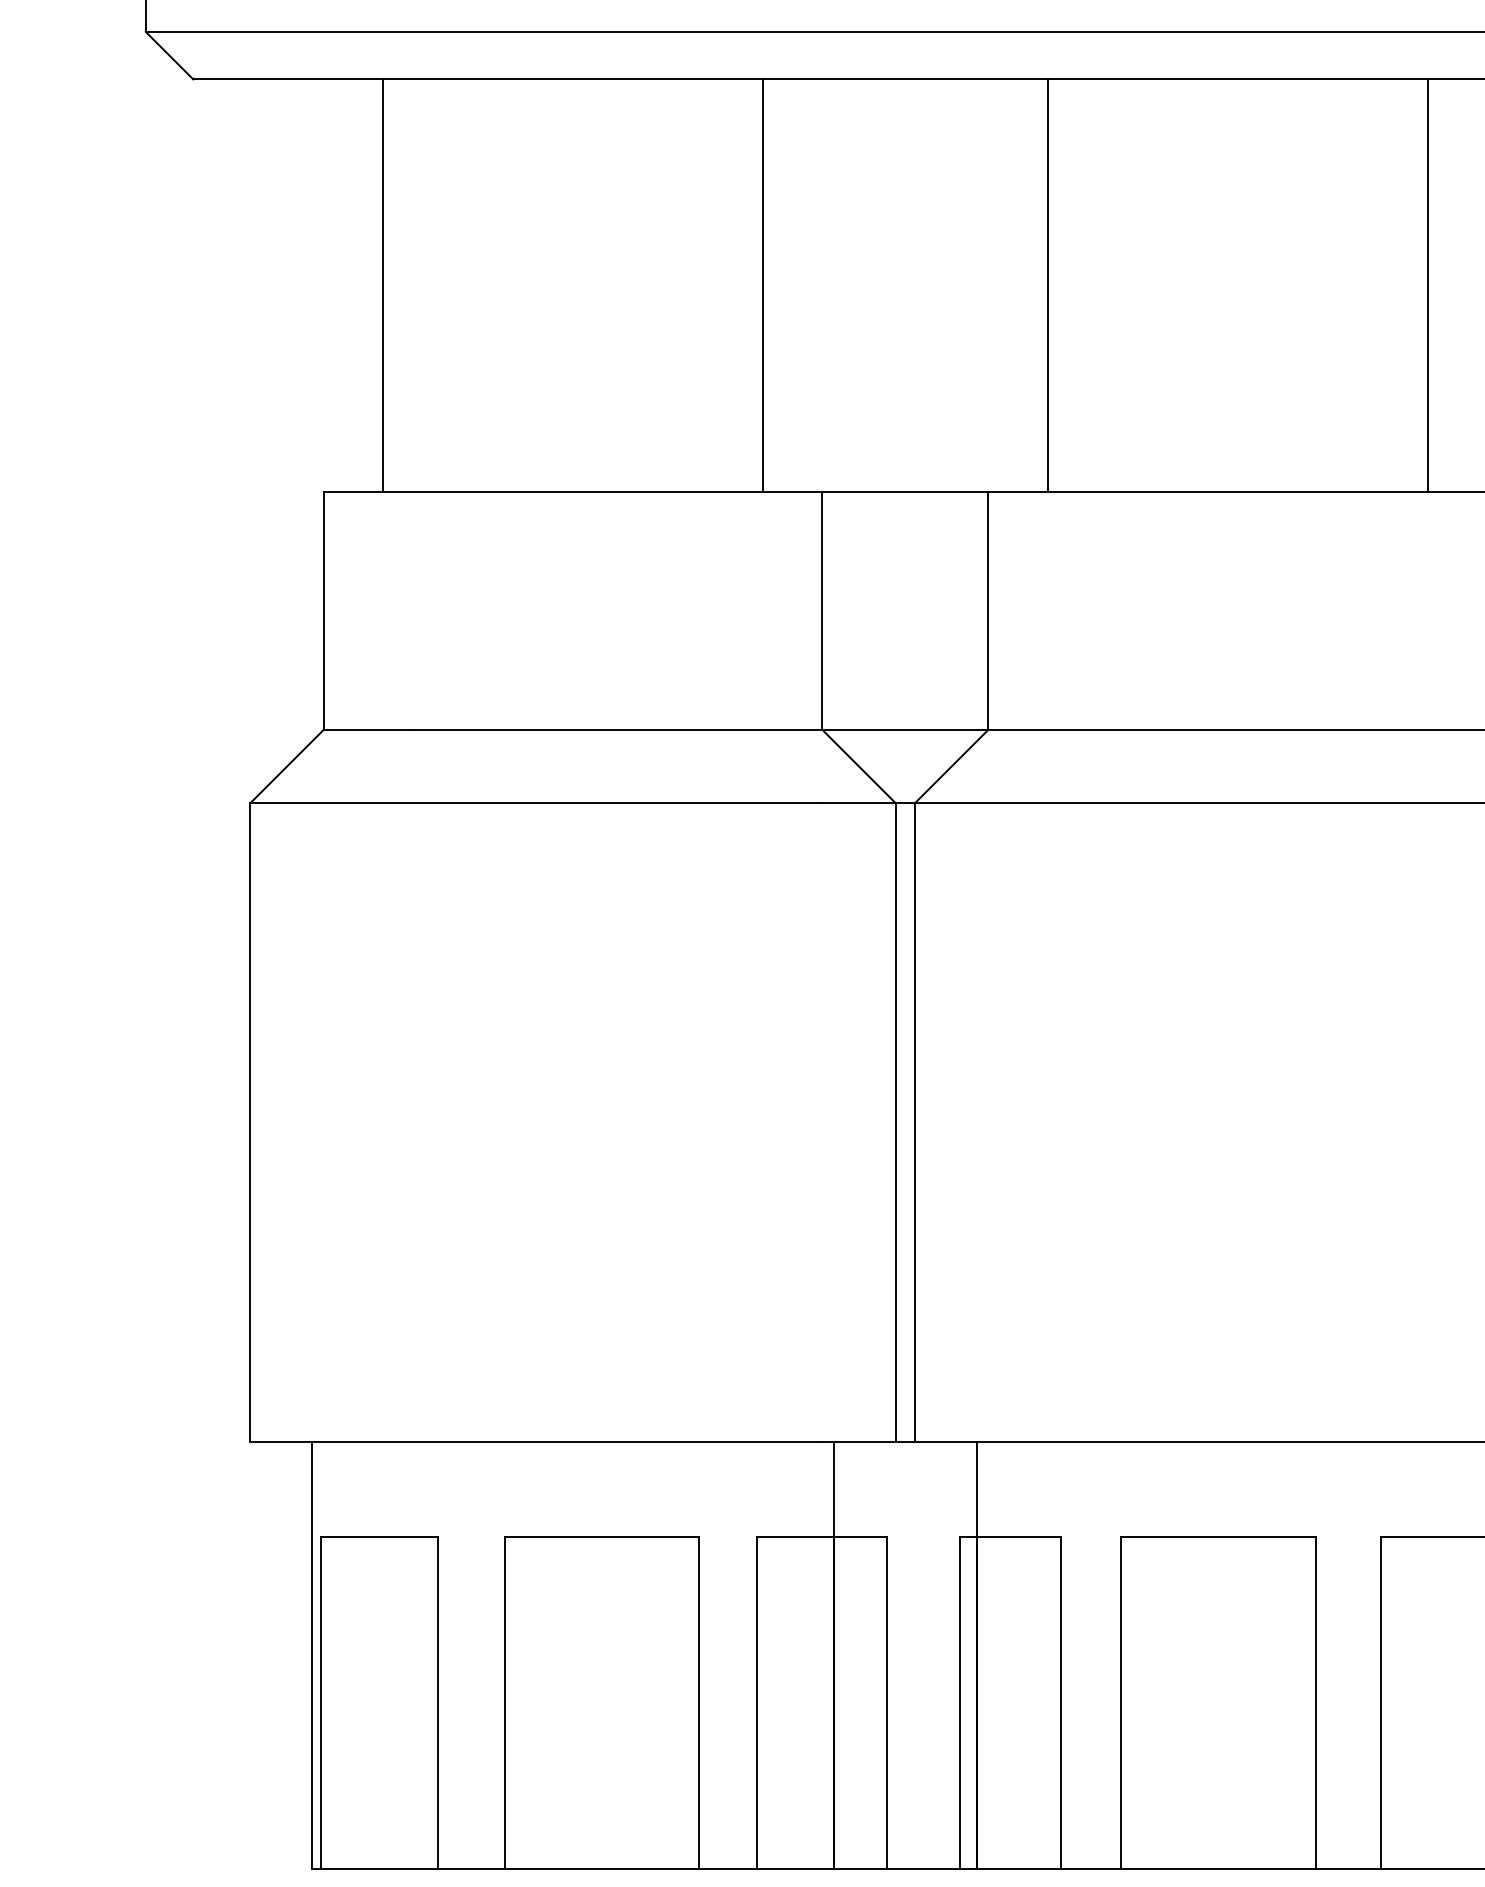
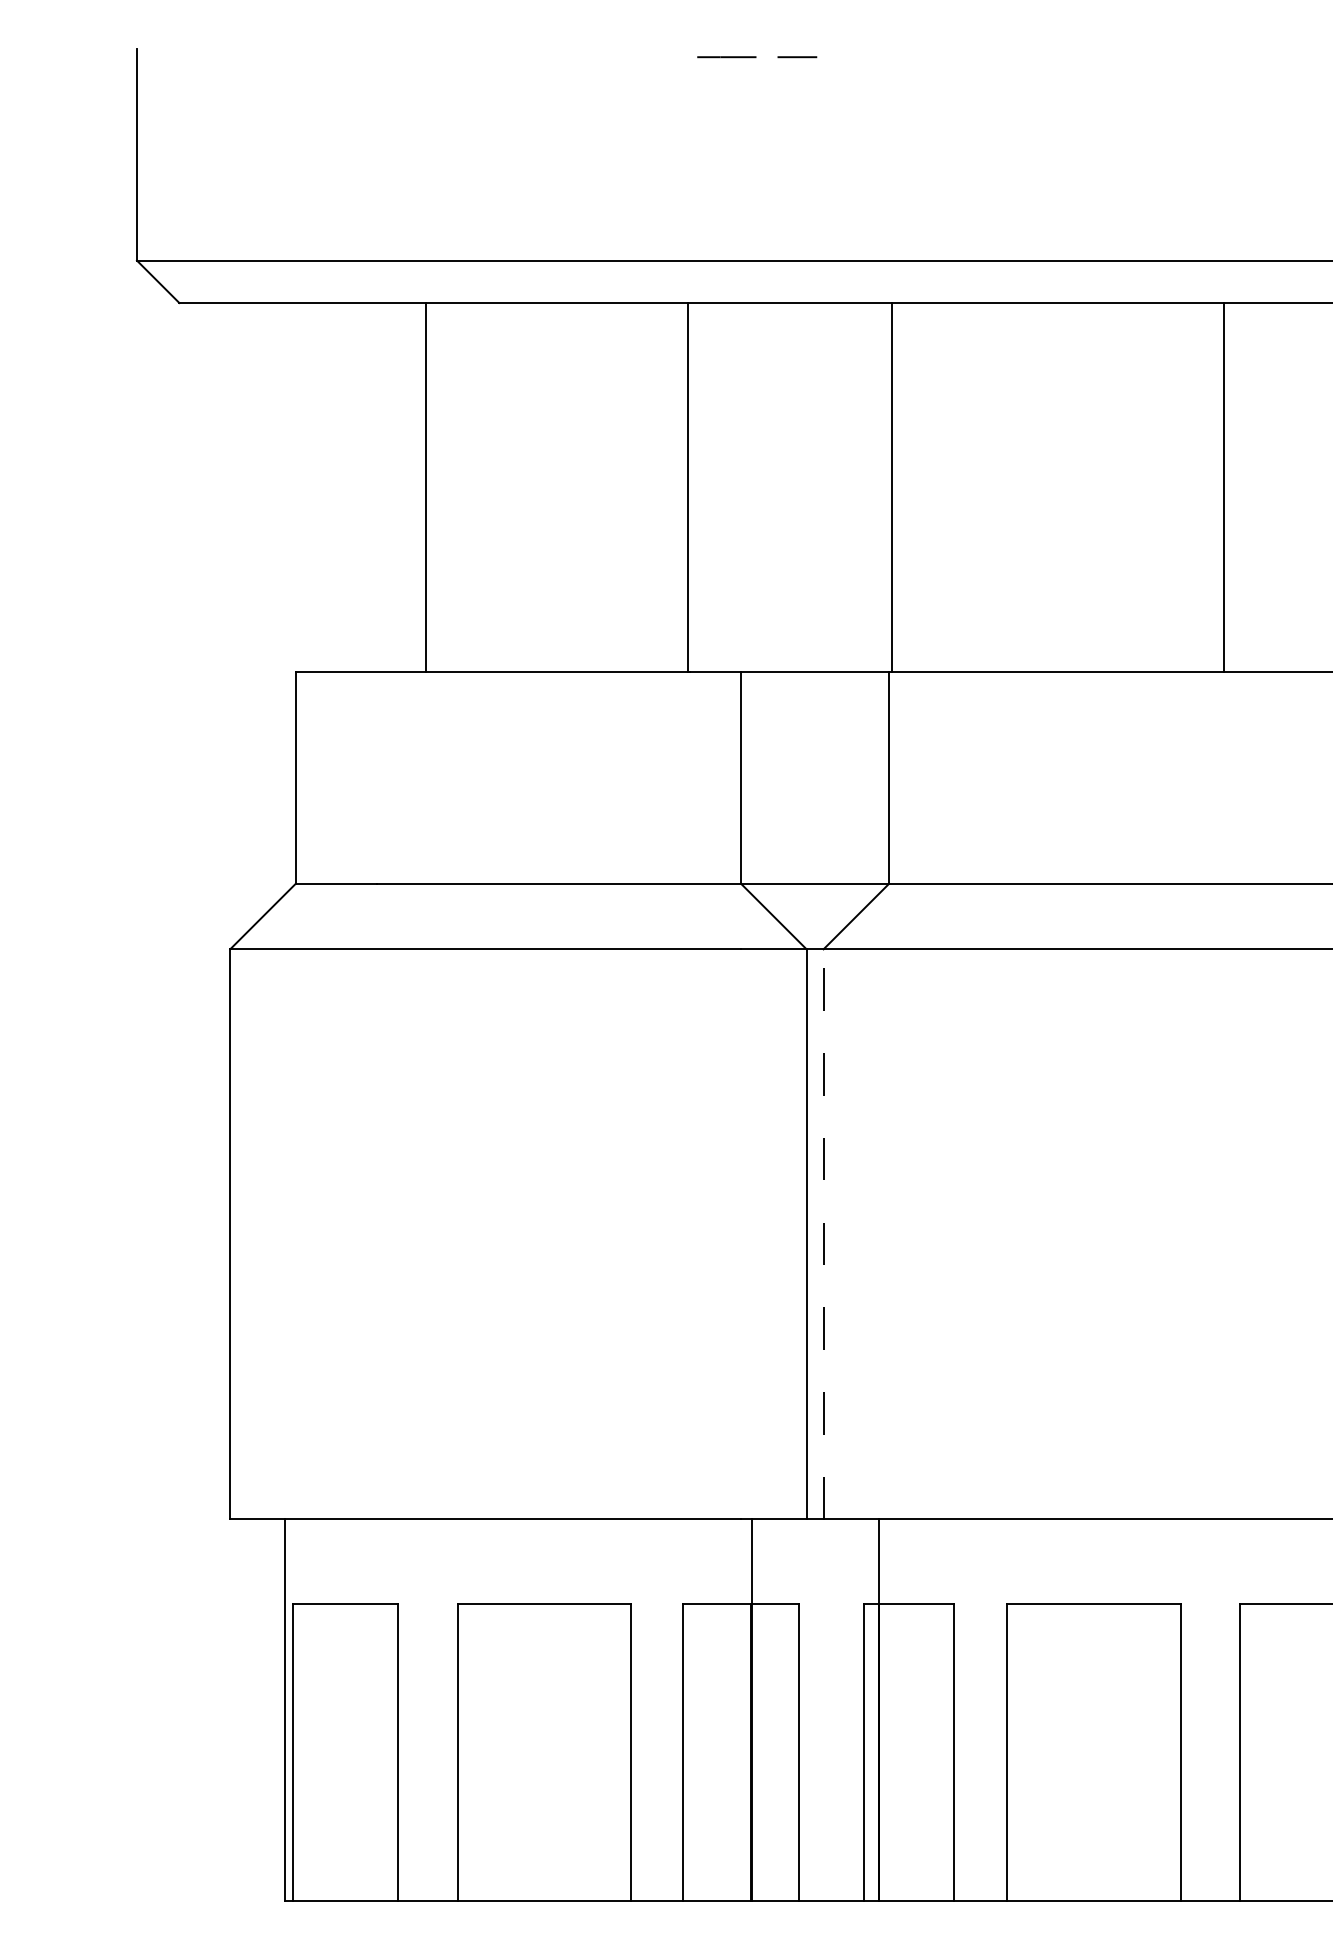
line: (382, 286) -> (425, 487), moved
line: (1048, 286) -> (892, 487), moved
line: (1427, 286) -> (1224, 487), moved
line: (914, 1121) -> (823, 1233), solid -> dashed

